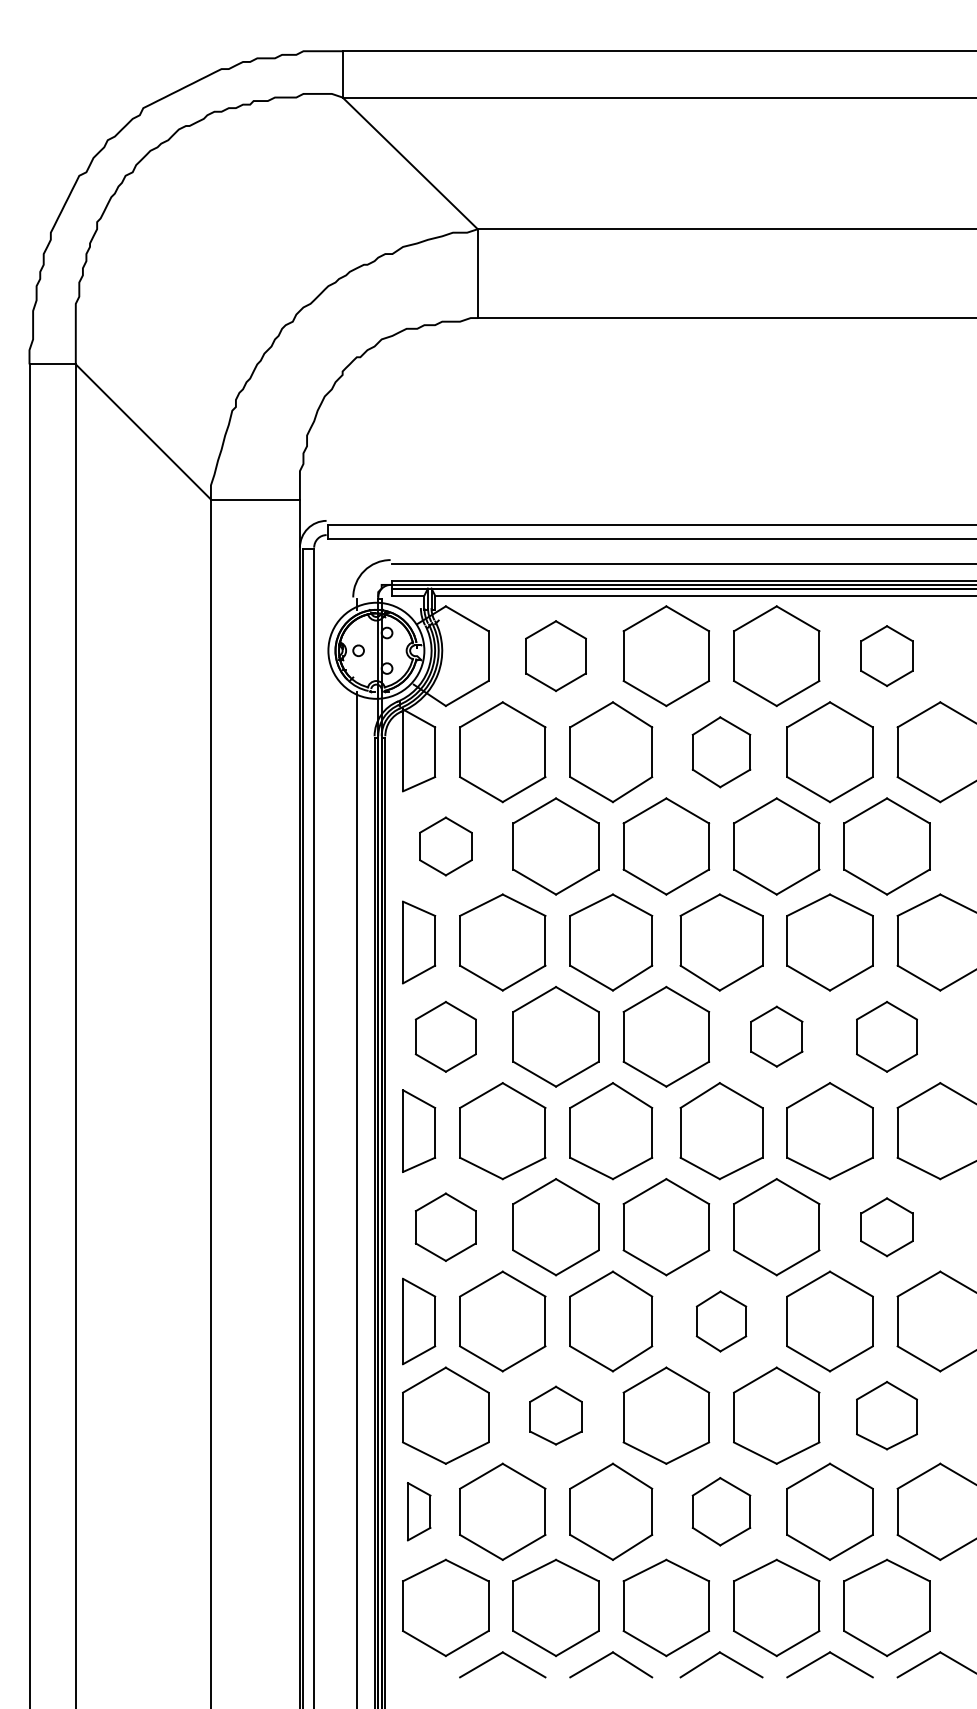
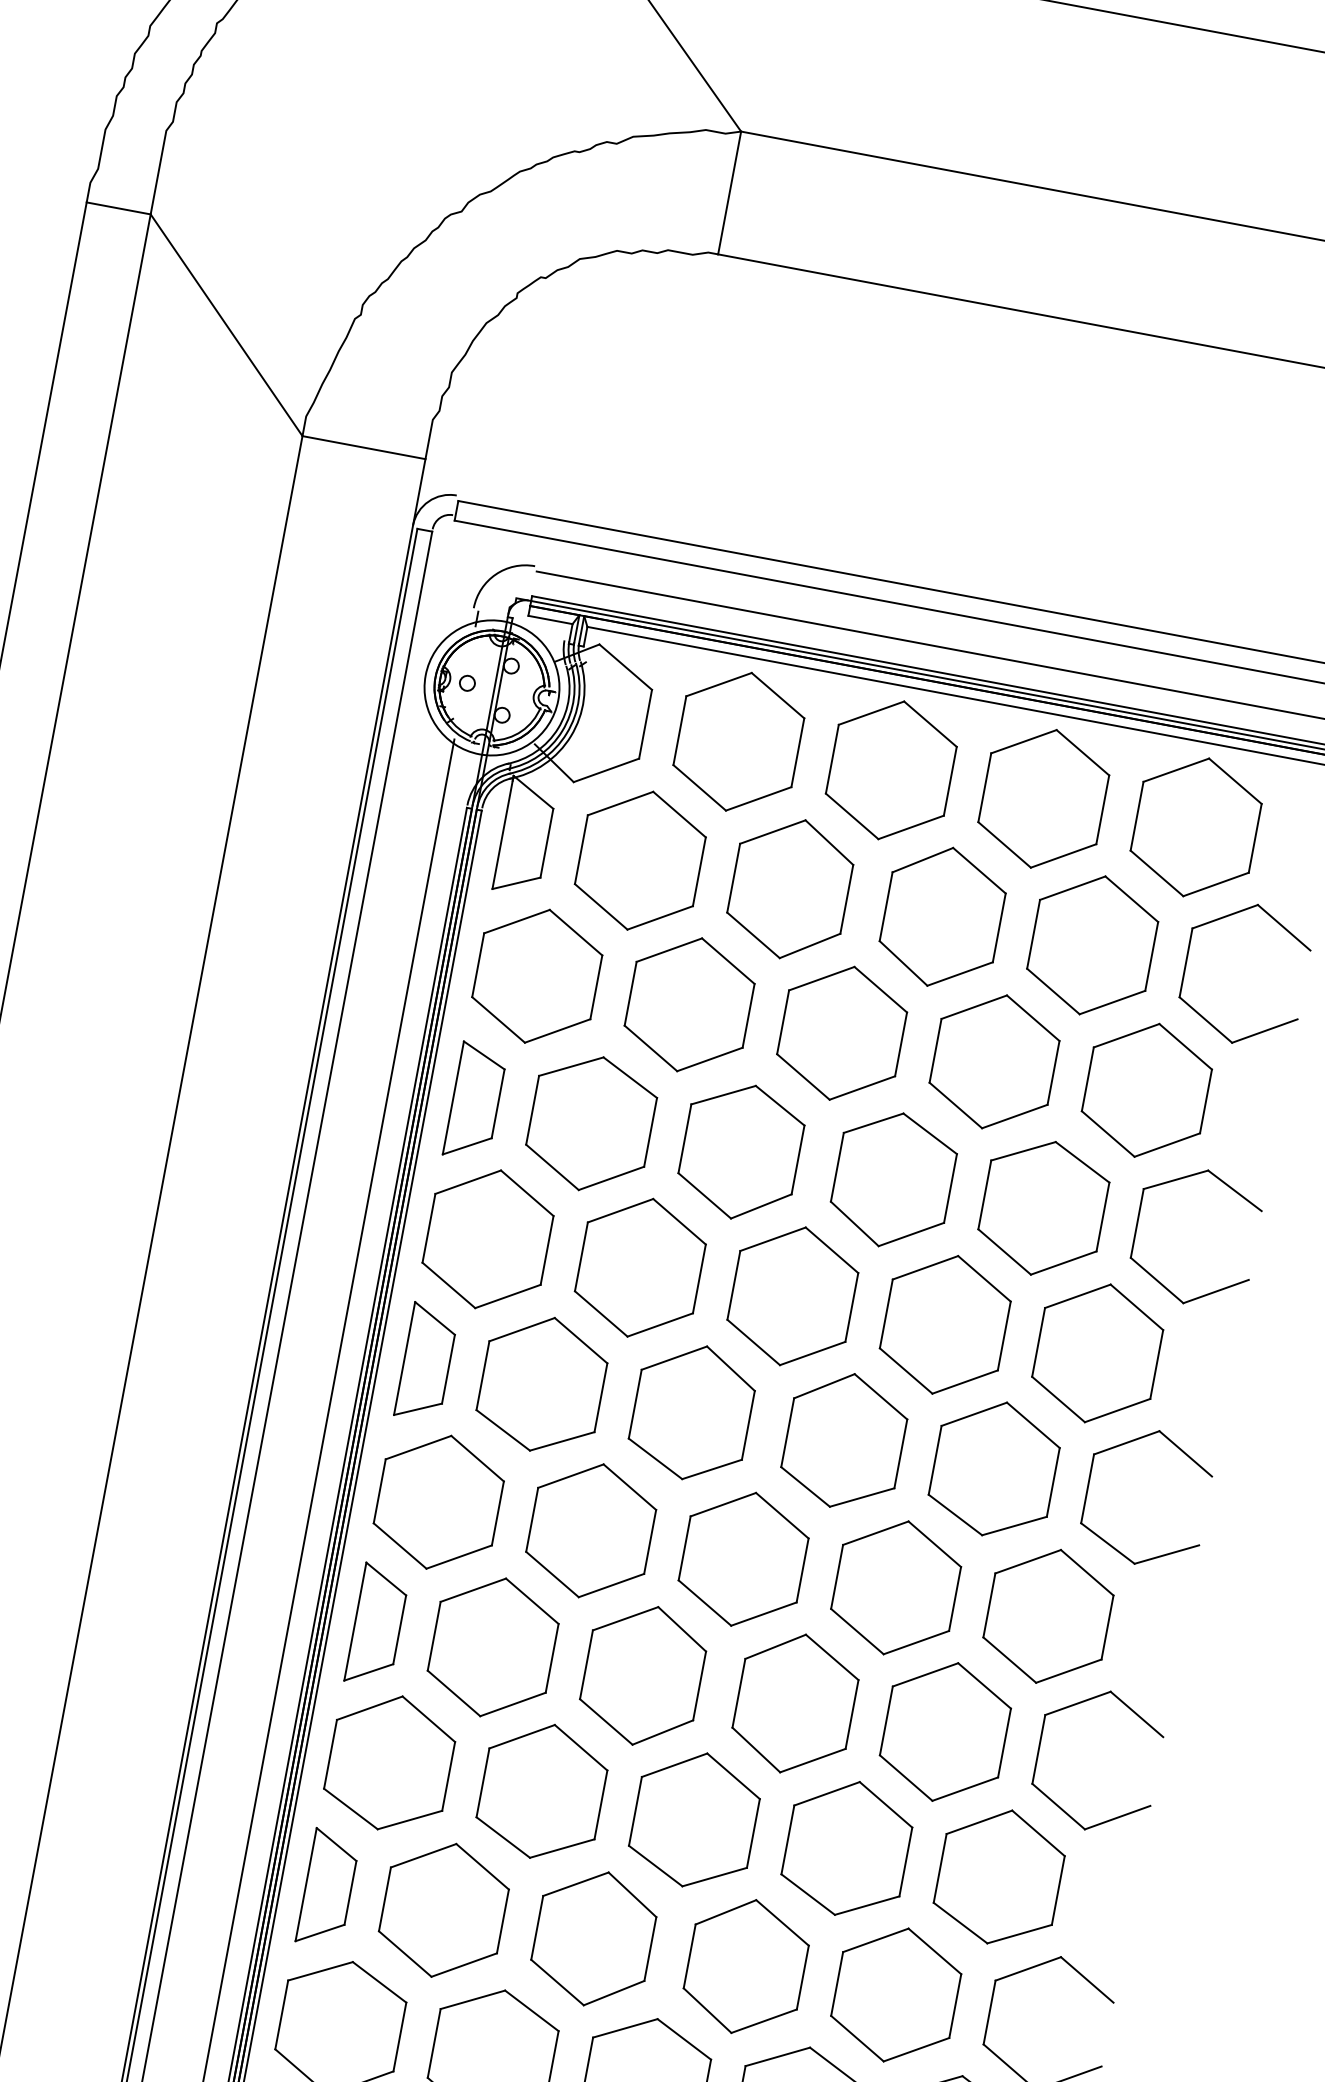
part: (555, 655) -> (738, 740), size x1.43
part: (886, 655) -> (1195, 826), size x1.67
part: (721, 752) -> (942, 917), size x1.43
part: (445, 846) -> (536, 976), size x1.67
part: (445, 1036) -> (487, 1238), size x1.43
part: (776, 1036) -> (945, 1324), size x1.67
part: (886, 1036) -> (1097, 1352), size x1.43
part: (445, 1227) -> (438, 1502), size x1.43
part: (886, 1227) -> (1047, 1616), size x1.67
part: (721, 1321) -> (795, 1703), size x1.67
part: (555, 1415) -> (541, 1790), size x1.67
part: (886, 1415) -> (999, 1876), size x1.43
part: (419, 1511) -> (328, 1888), size x1.43
part: (721, 1511) -> (746, 1966), size x1.43

